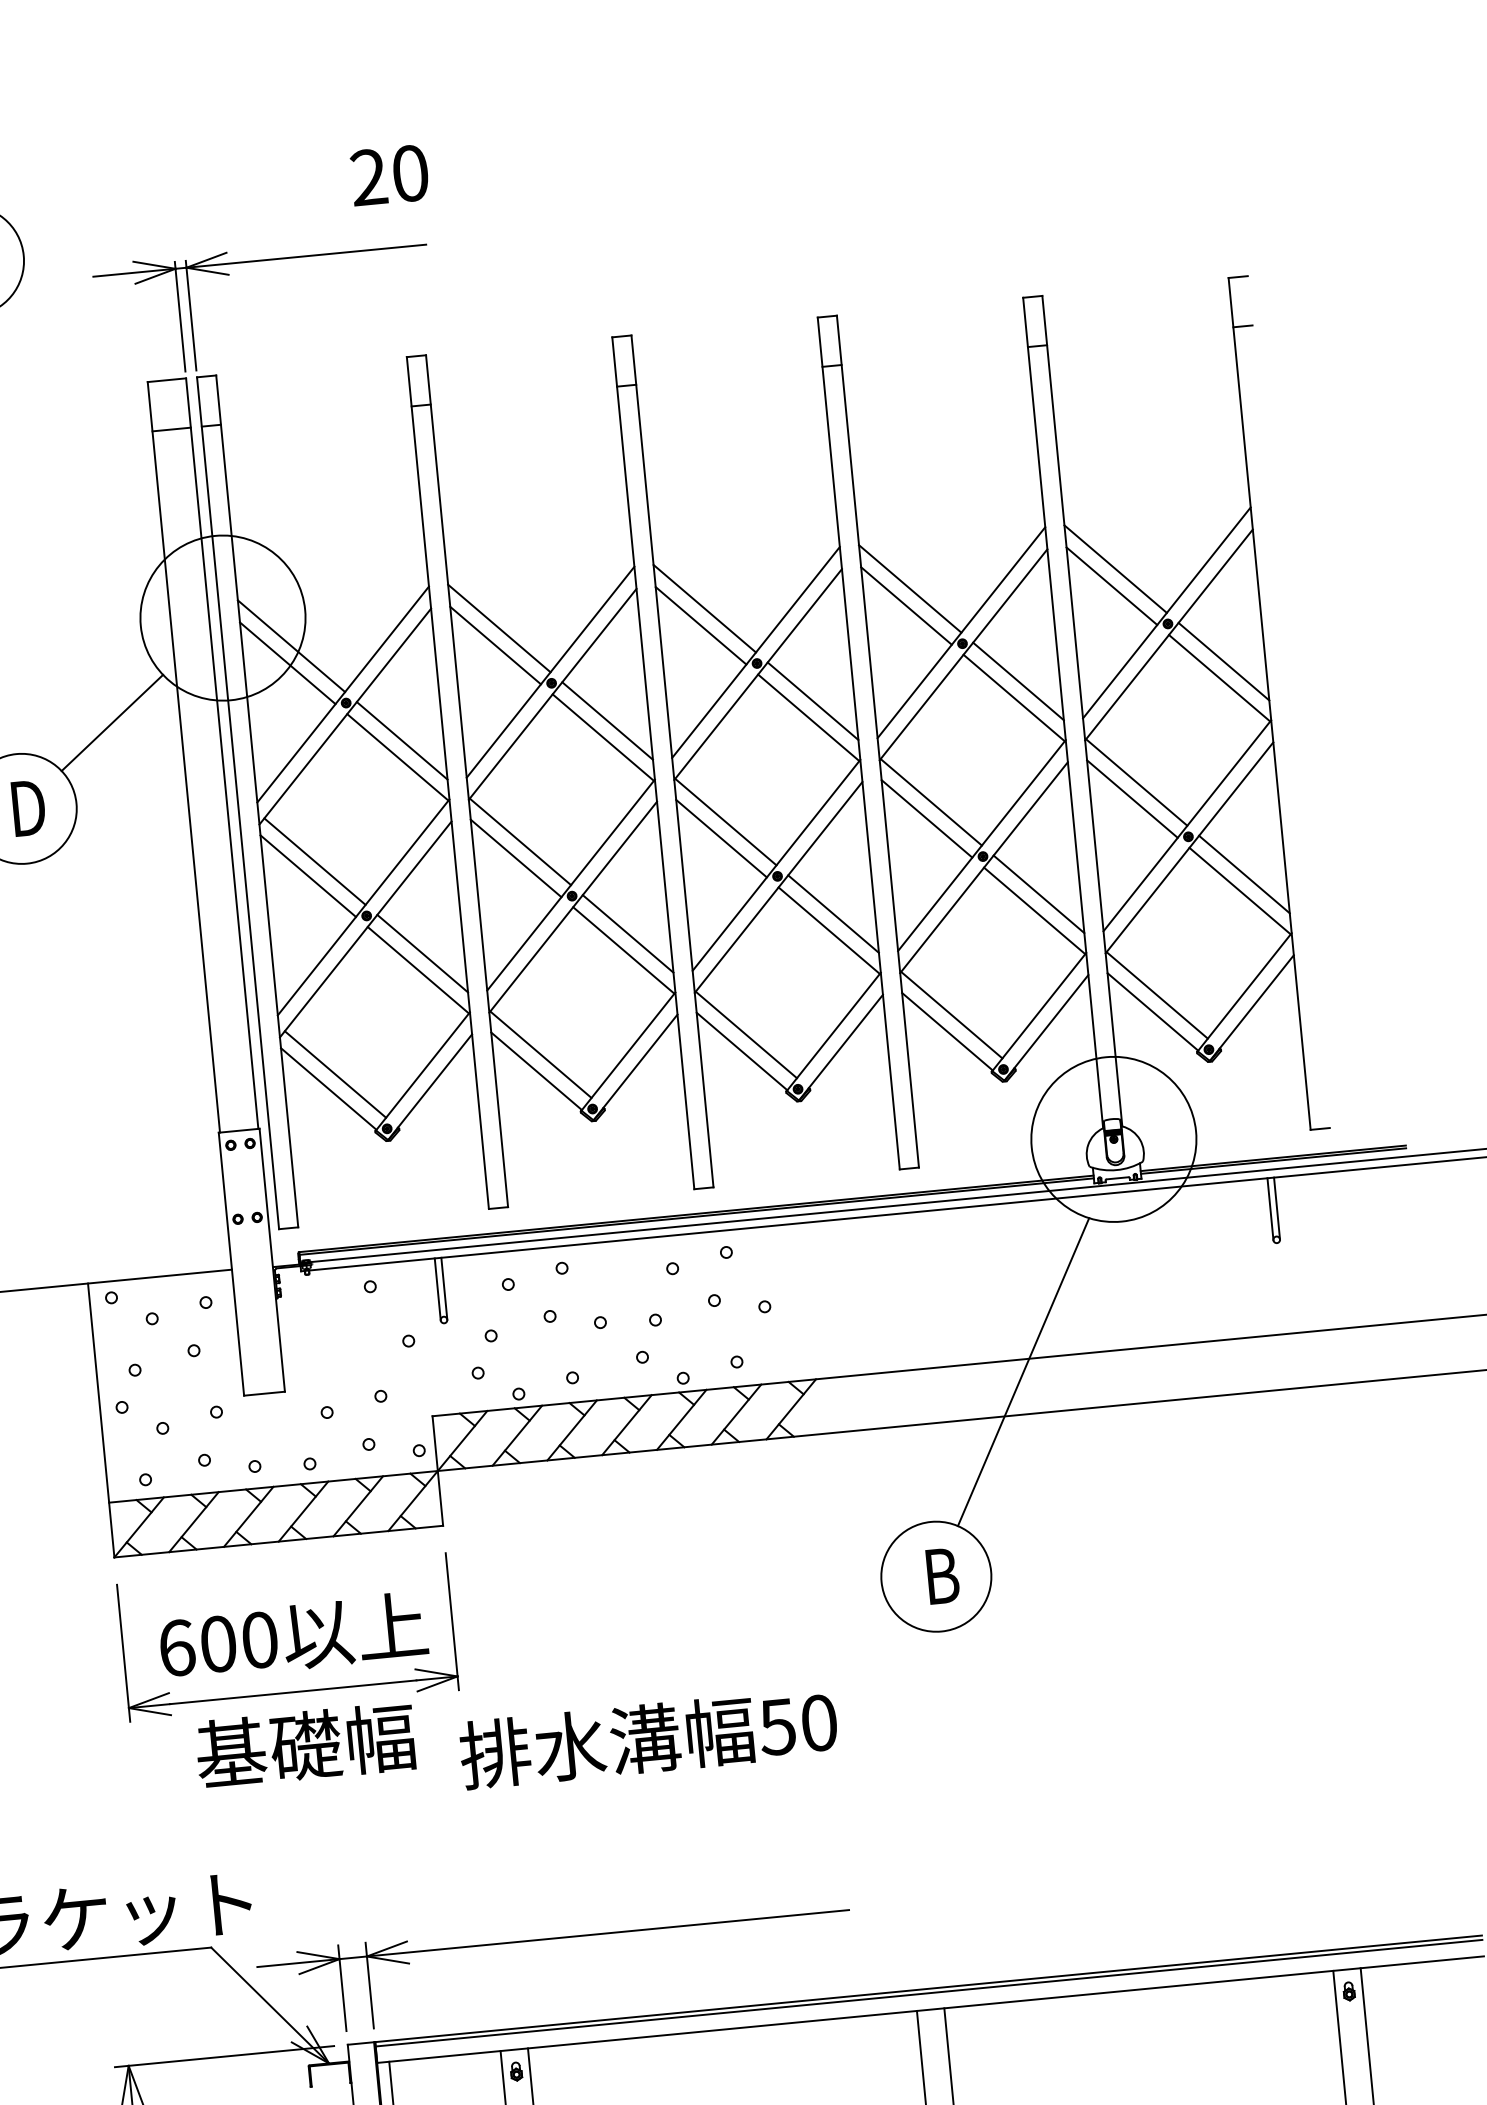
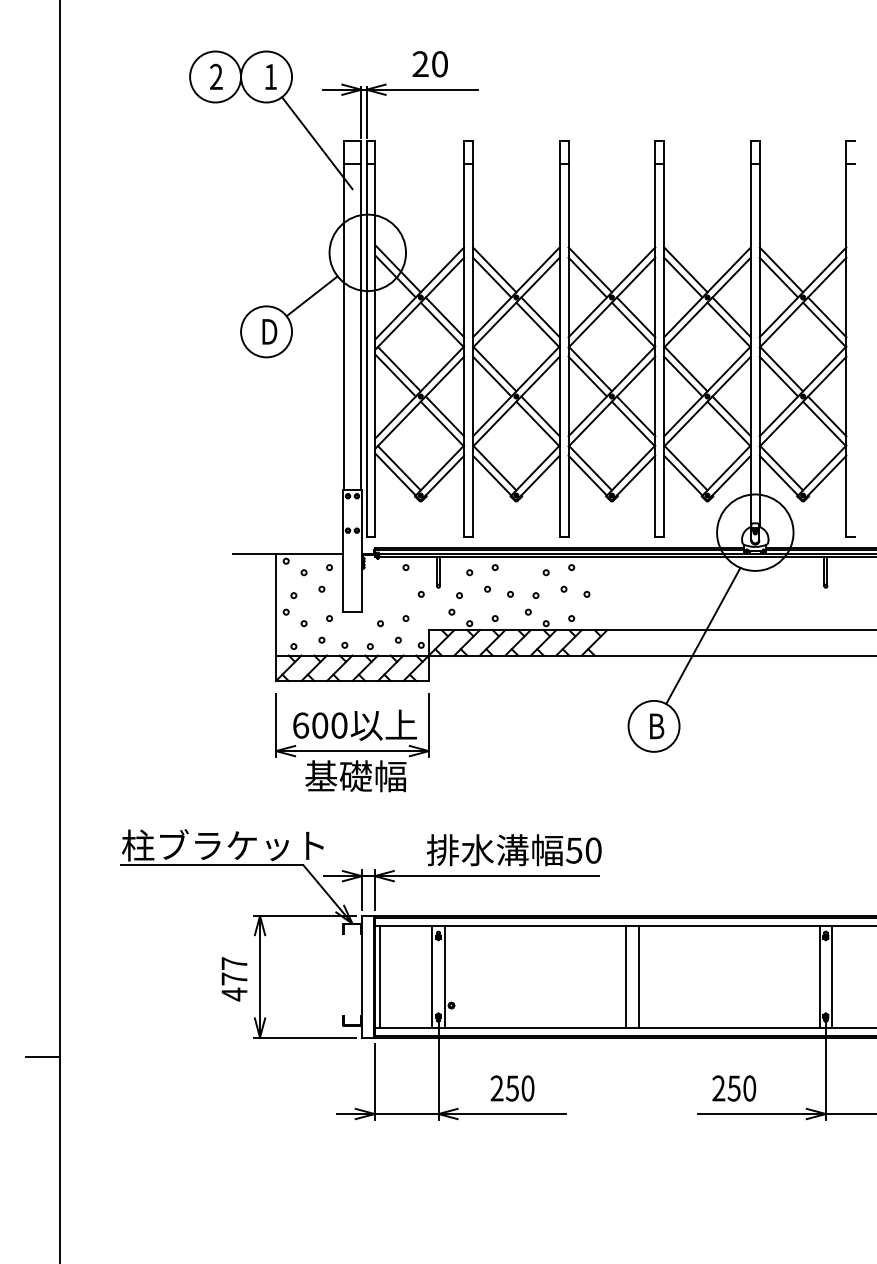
text: (388, 176) -> (429, 64), moved
line: (92, 393) -> (317, 143), added
text: (647, 1739) -> (513, 850), moved

